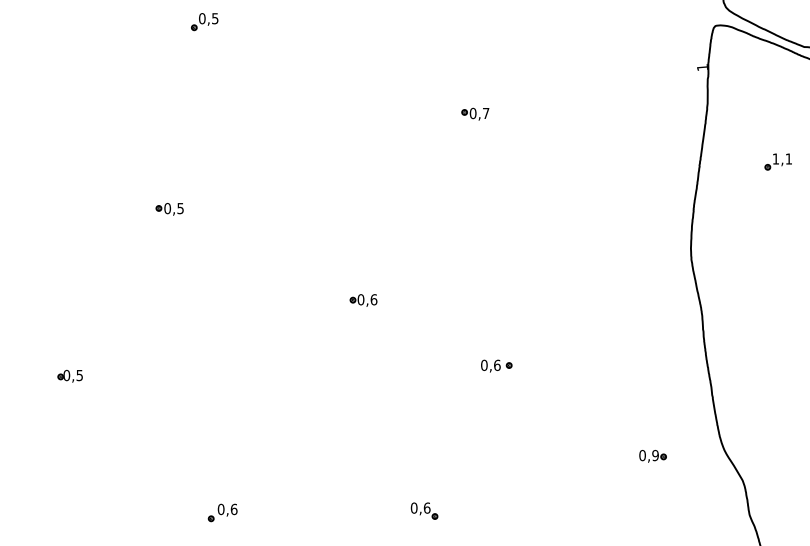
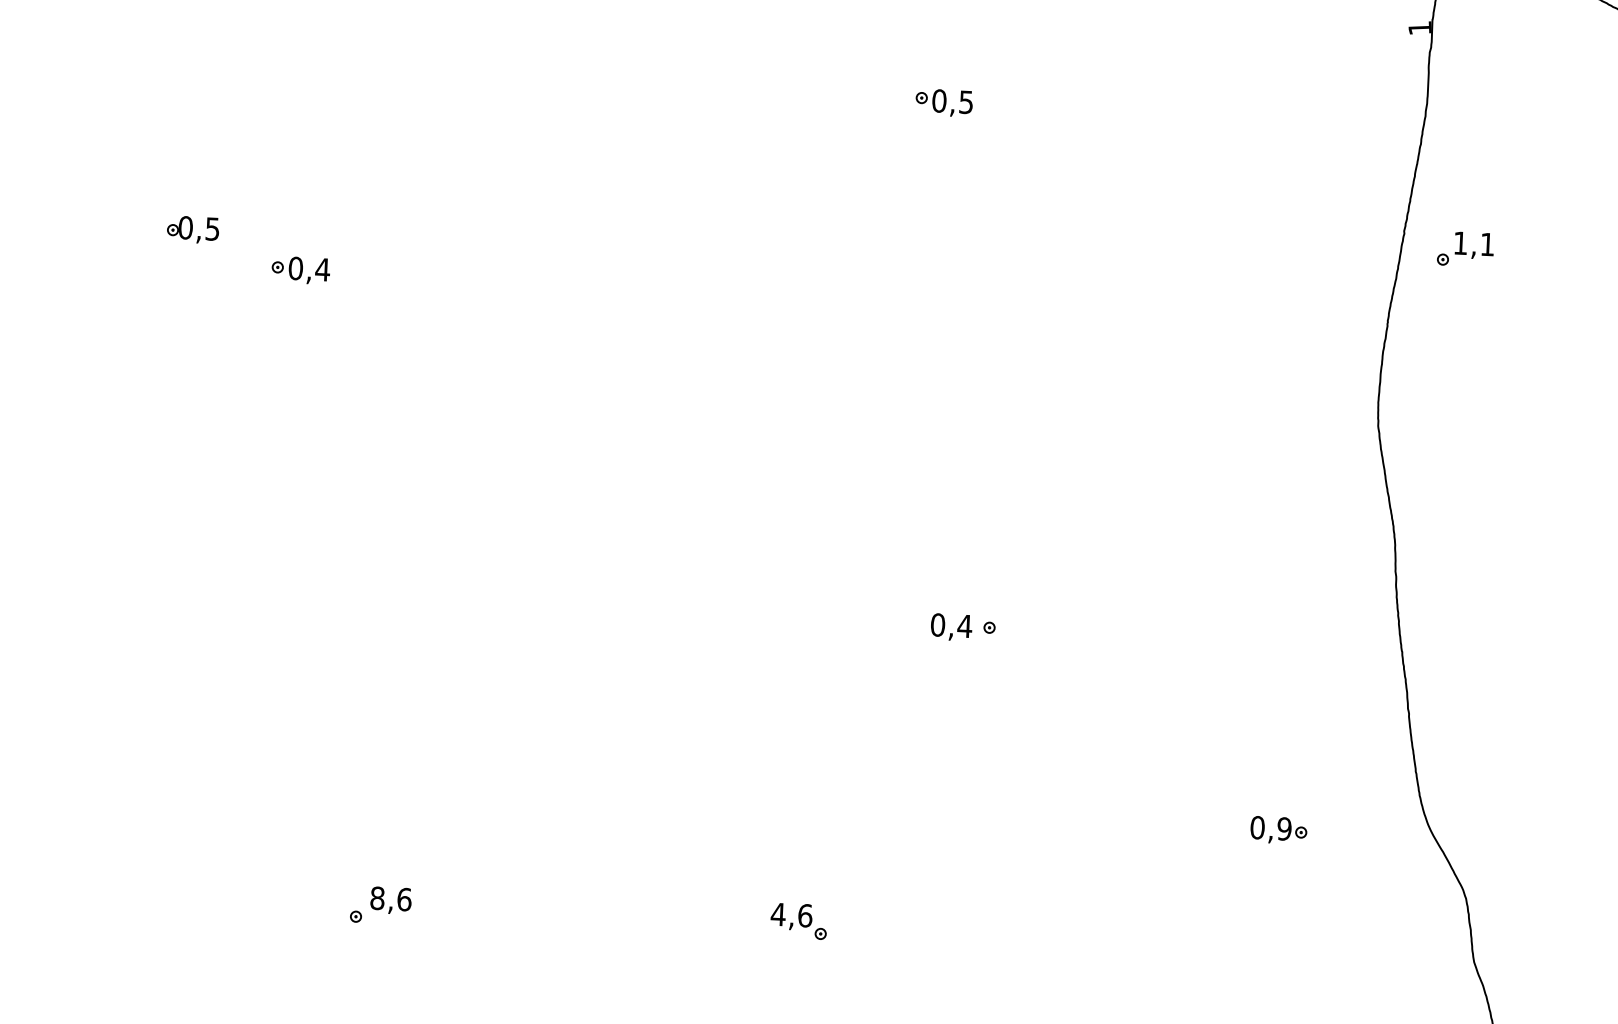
text: (486, 113) -> (967, 102), 0,7 -> 0,5
part: (777, 161) -> (1463, 248), moved
text: (180, 208) -> (322, 269), 0,5 -> 0,4
part: (363, 300) -> (693, 478), removed
text: (496, 364) -> (963, 624), 0,6 -> 0,4
part: (69, 375) -> (191, 228), moved
text: (413, 507) -> (776, 913), 0,6 -> 4,6
text: (220, 509) -> (376, 898), 0,6 -> 8,6

